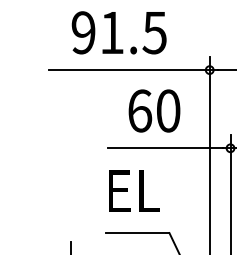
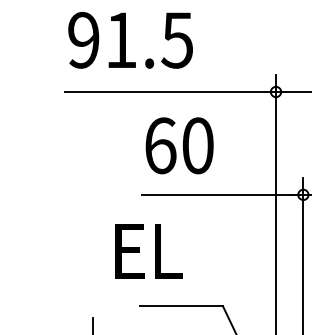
text: (118, 32) -> (129, 39), moved
text: (154, 110) -> (179, 145), moved
text: (134, 190) -> (149, 250), moved

